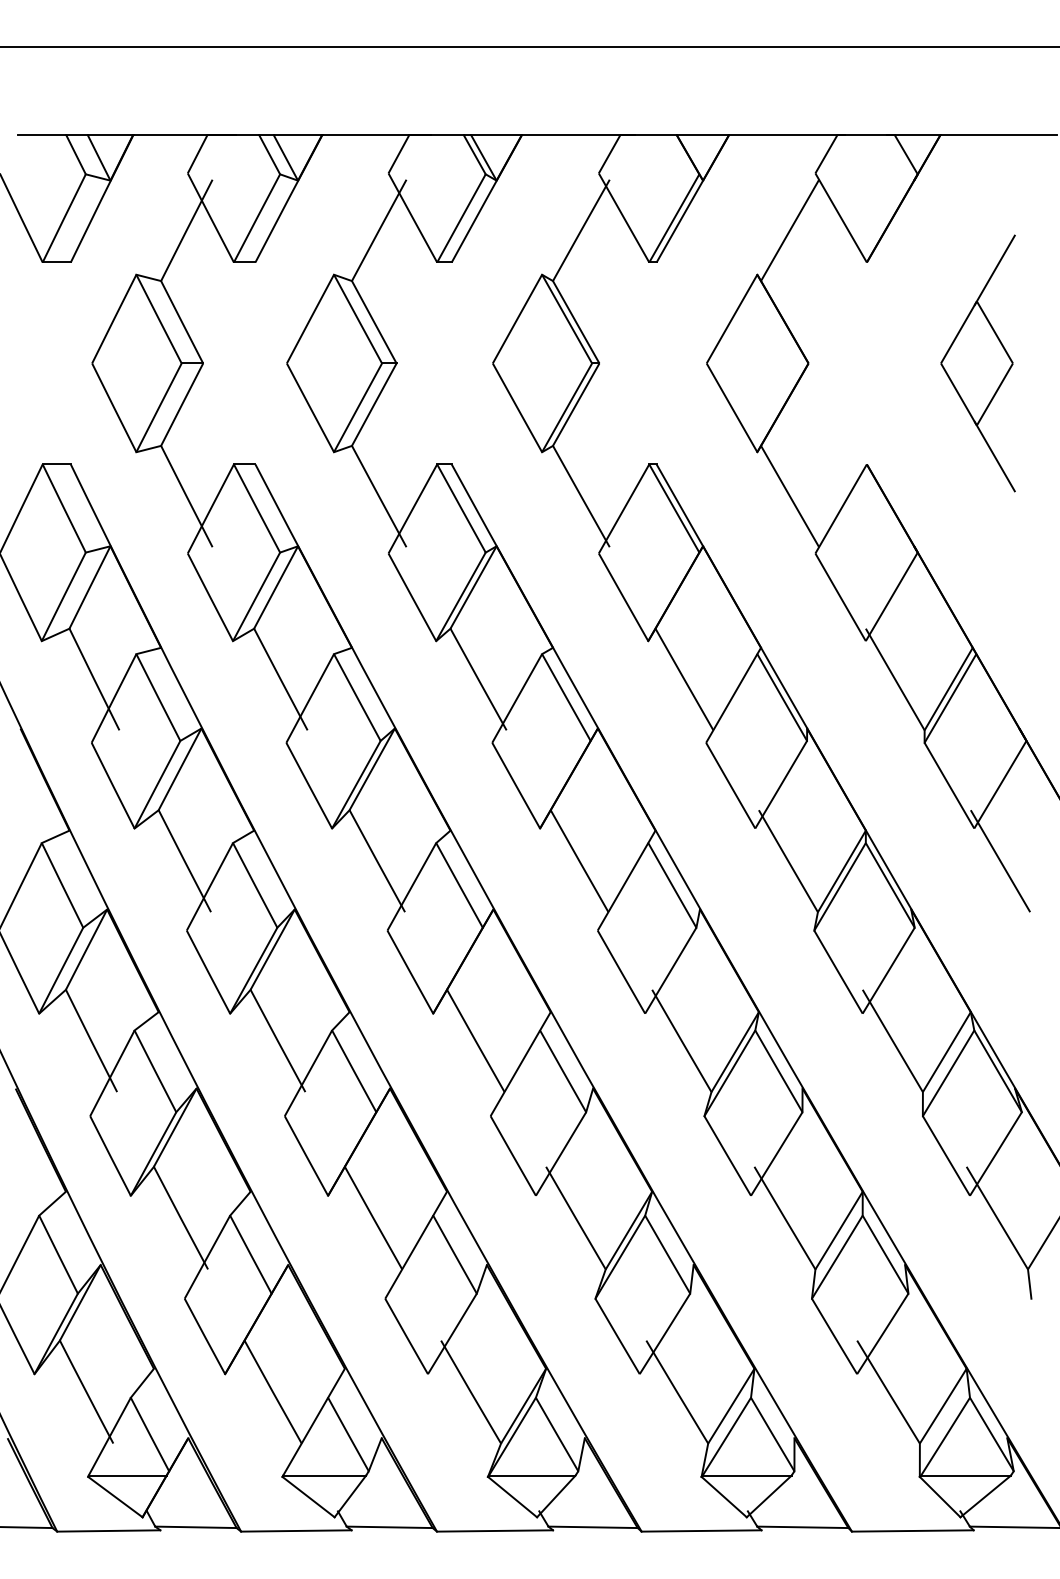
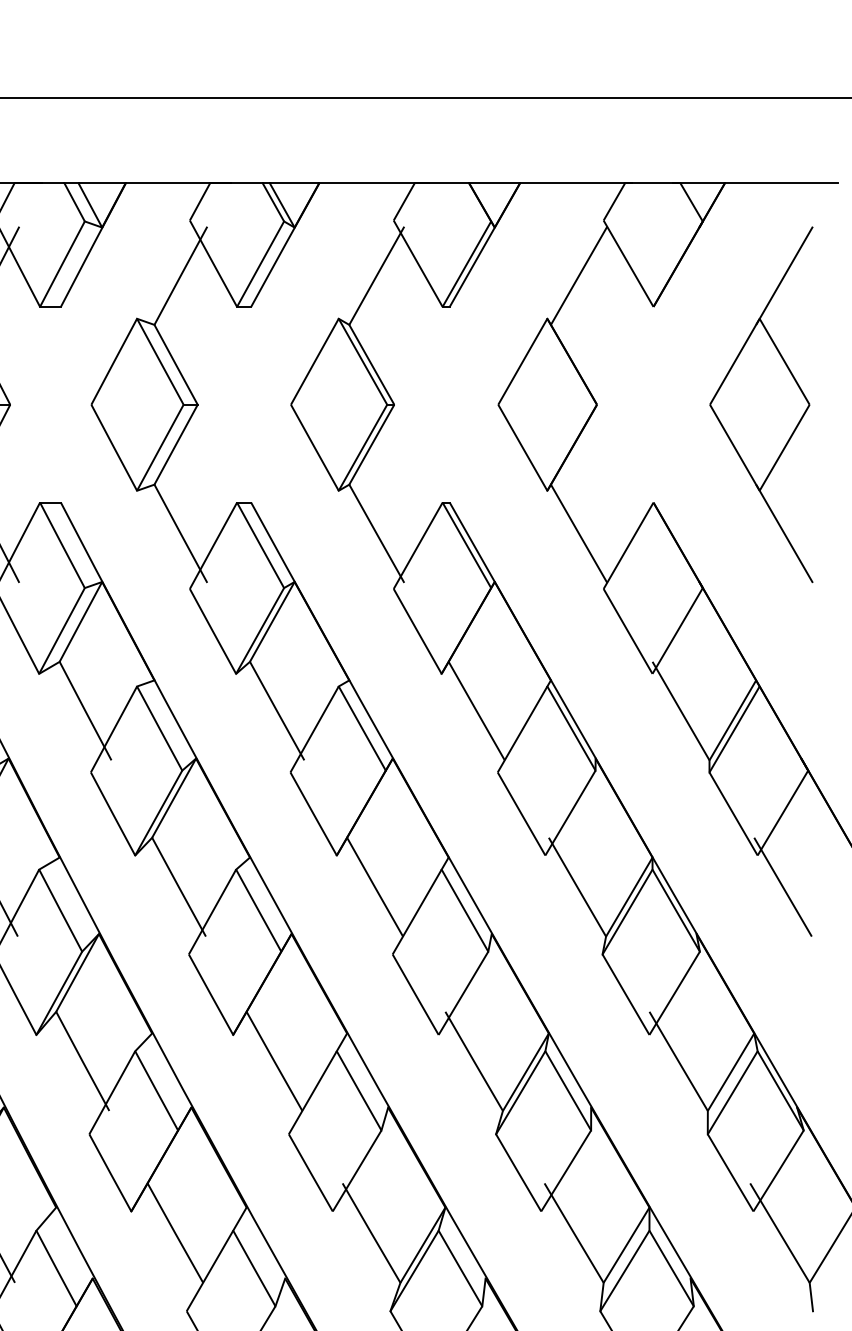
part: (977, 363) -> (760, 404), size x1.43

